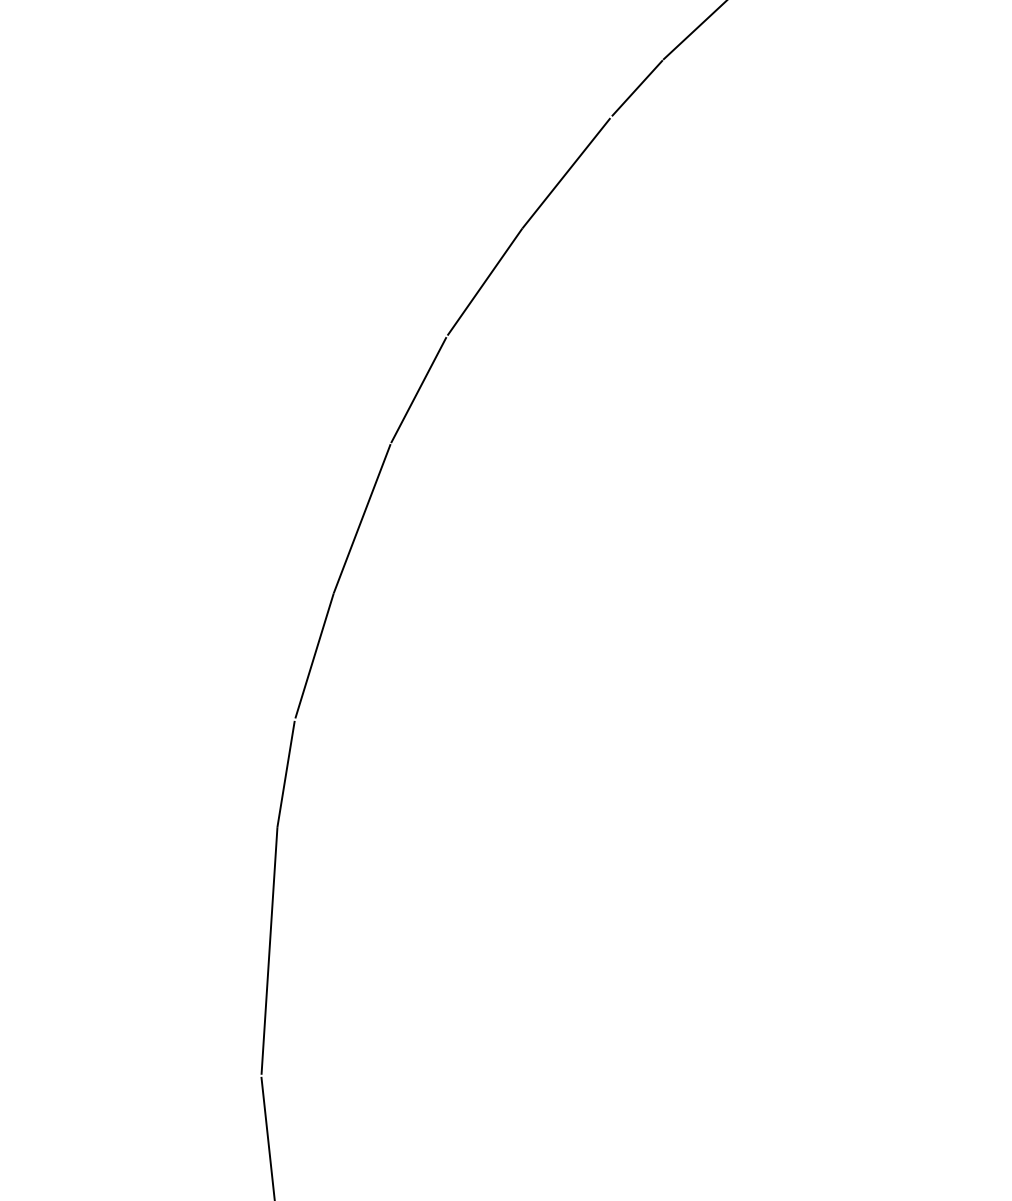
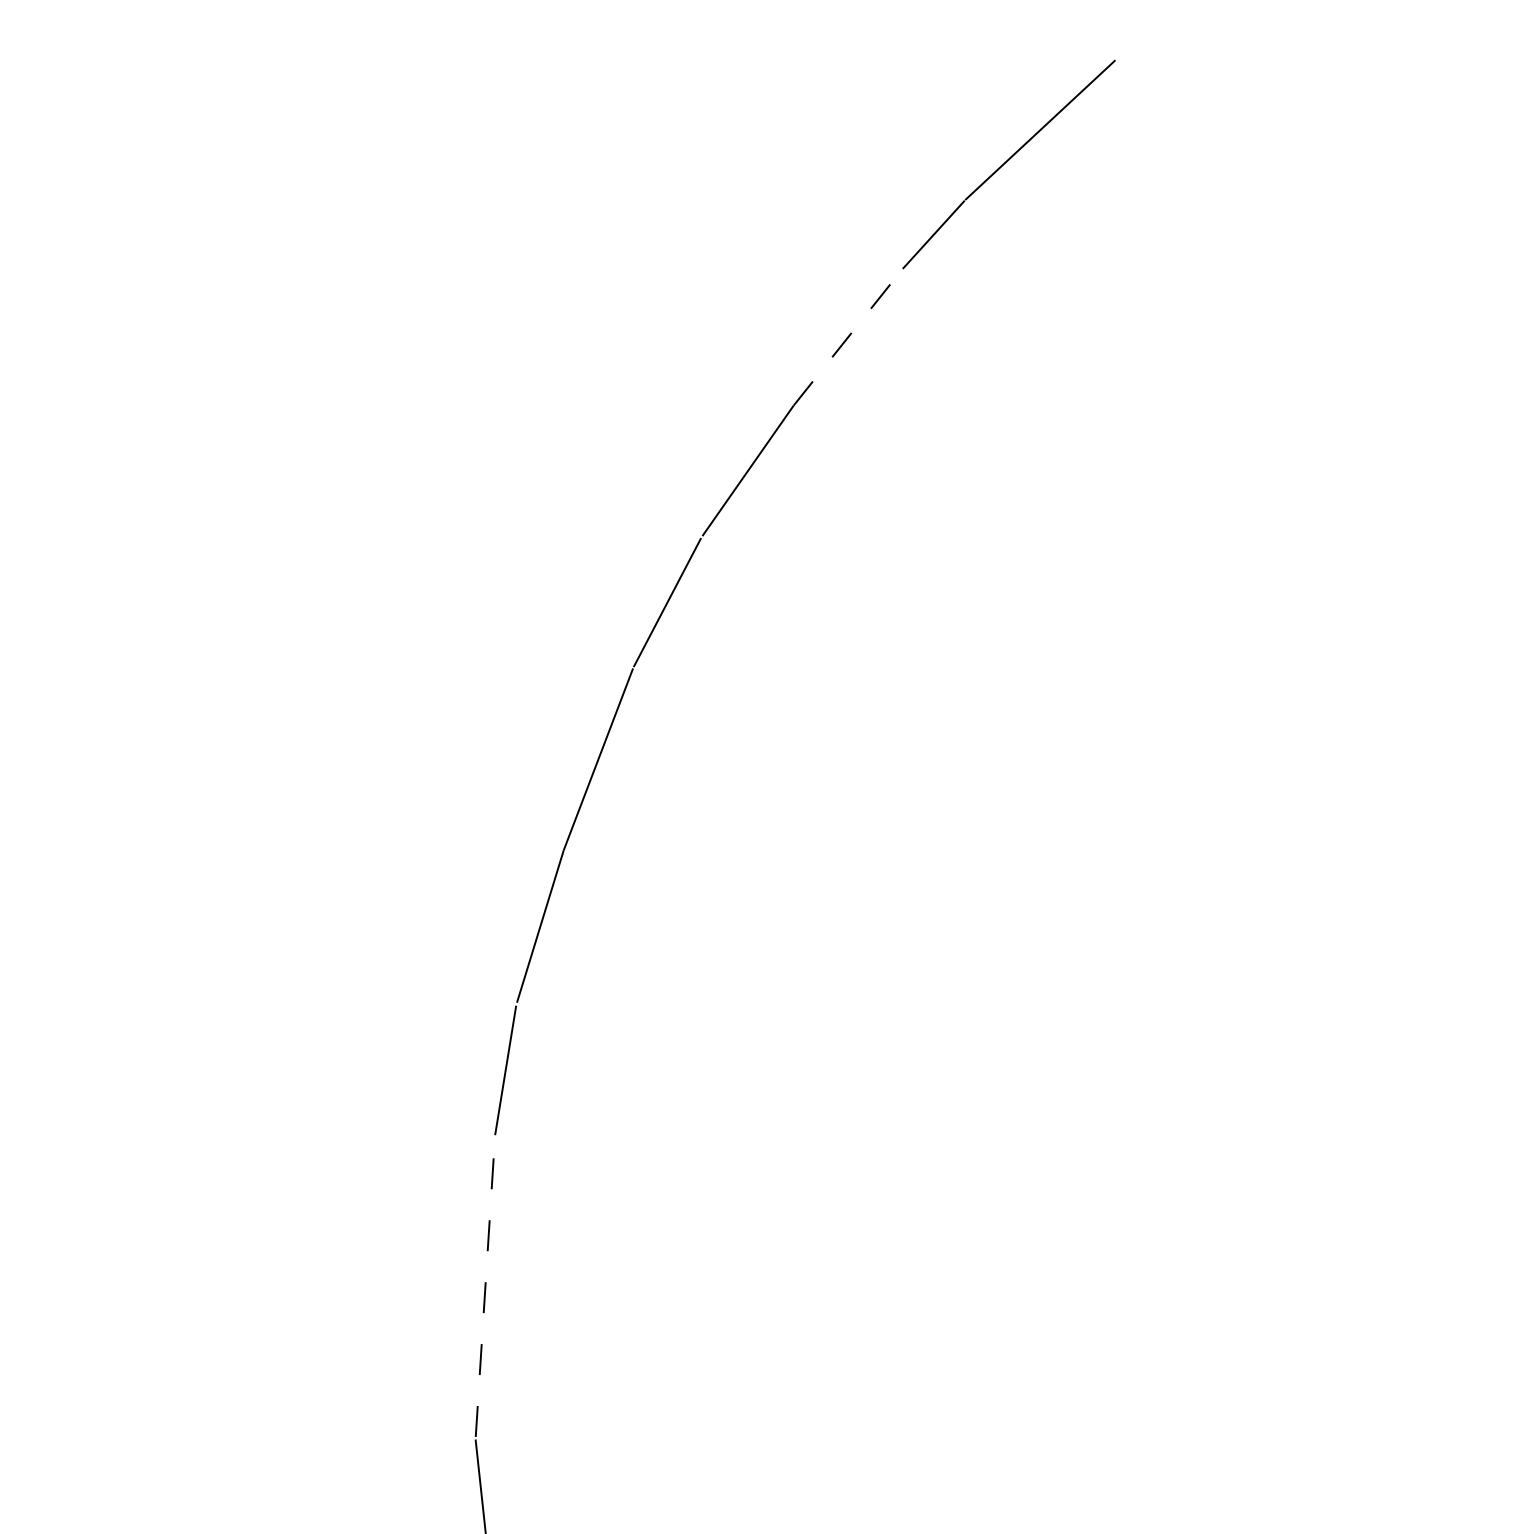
line: (566, 173) -> (847, 338), solid -> dashed
line: (269, 950) -> (485, 1285), solid -> dashed

